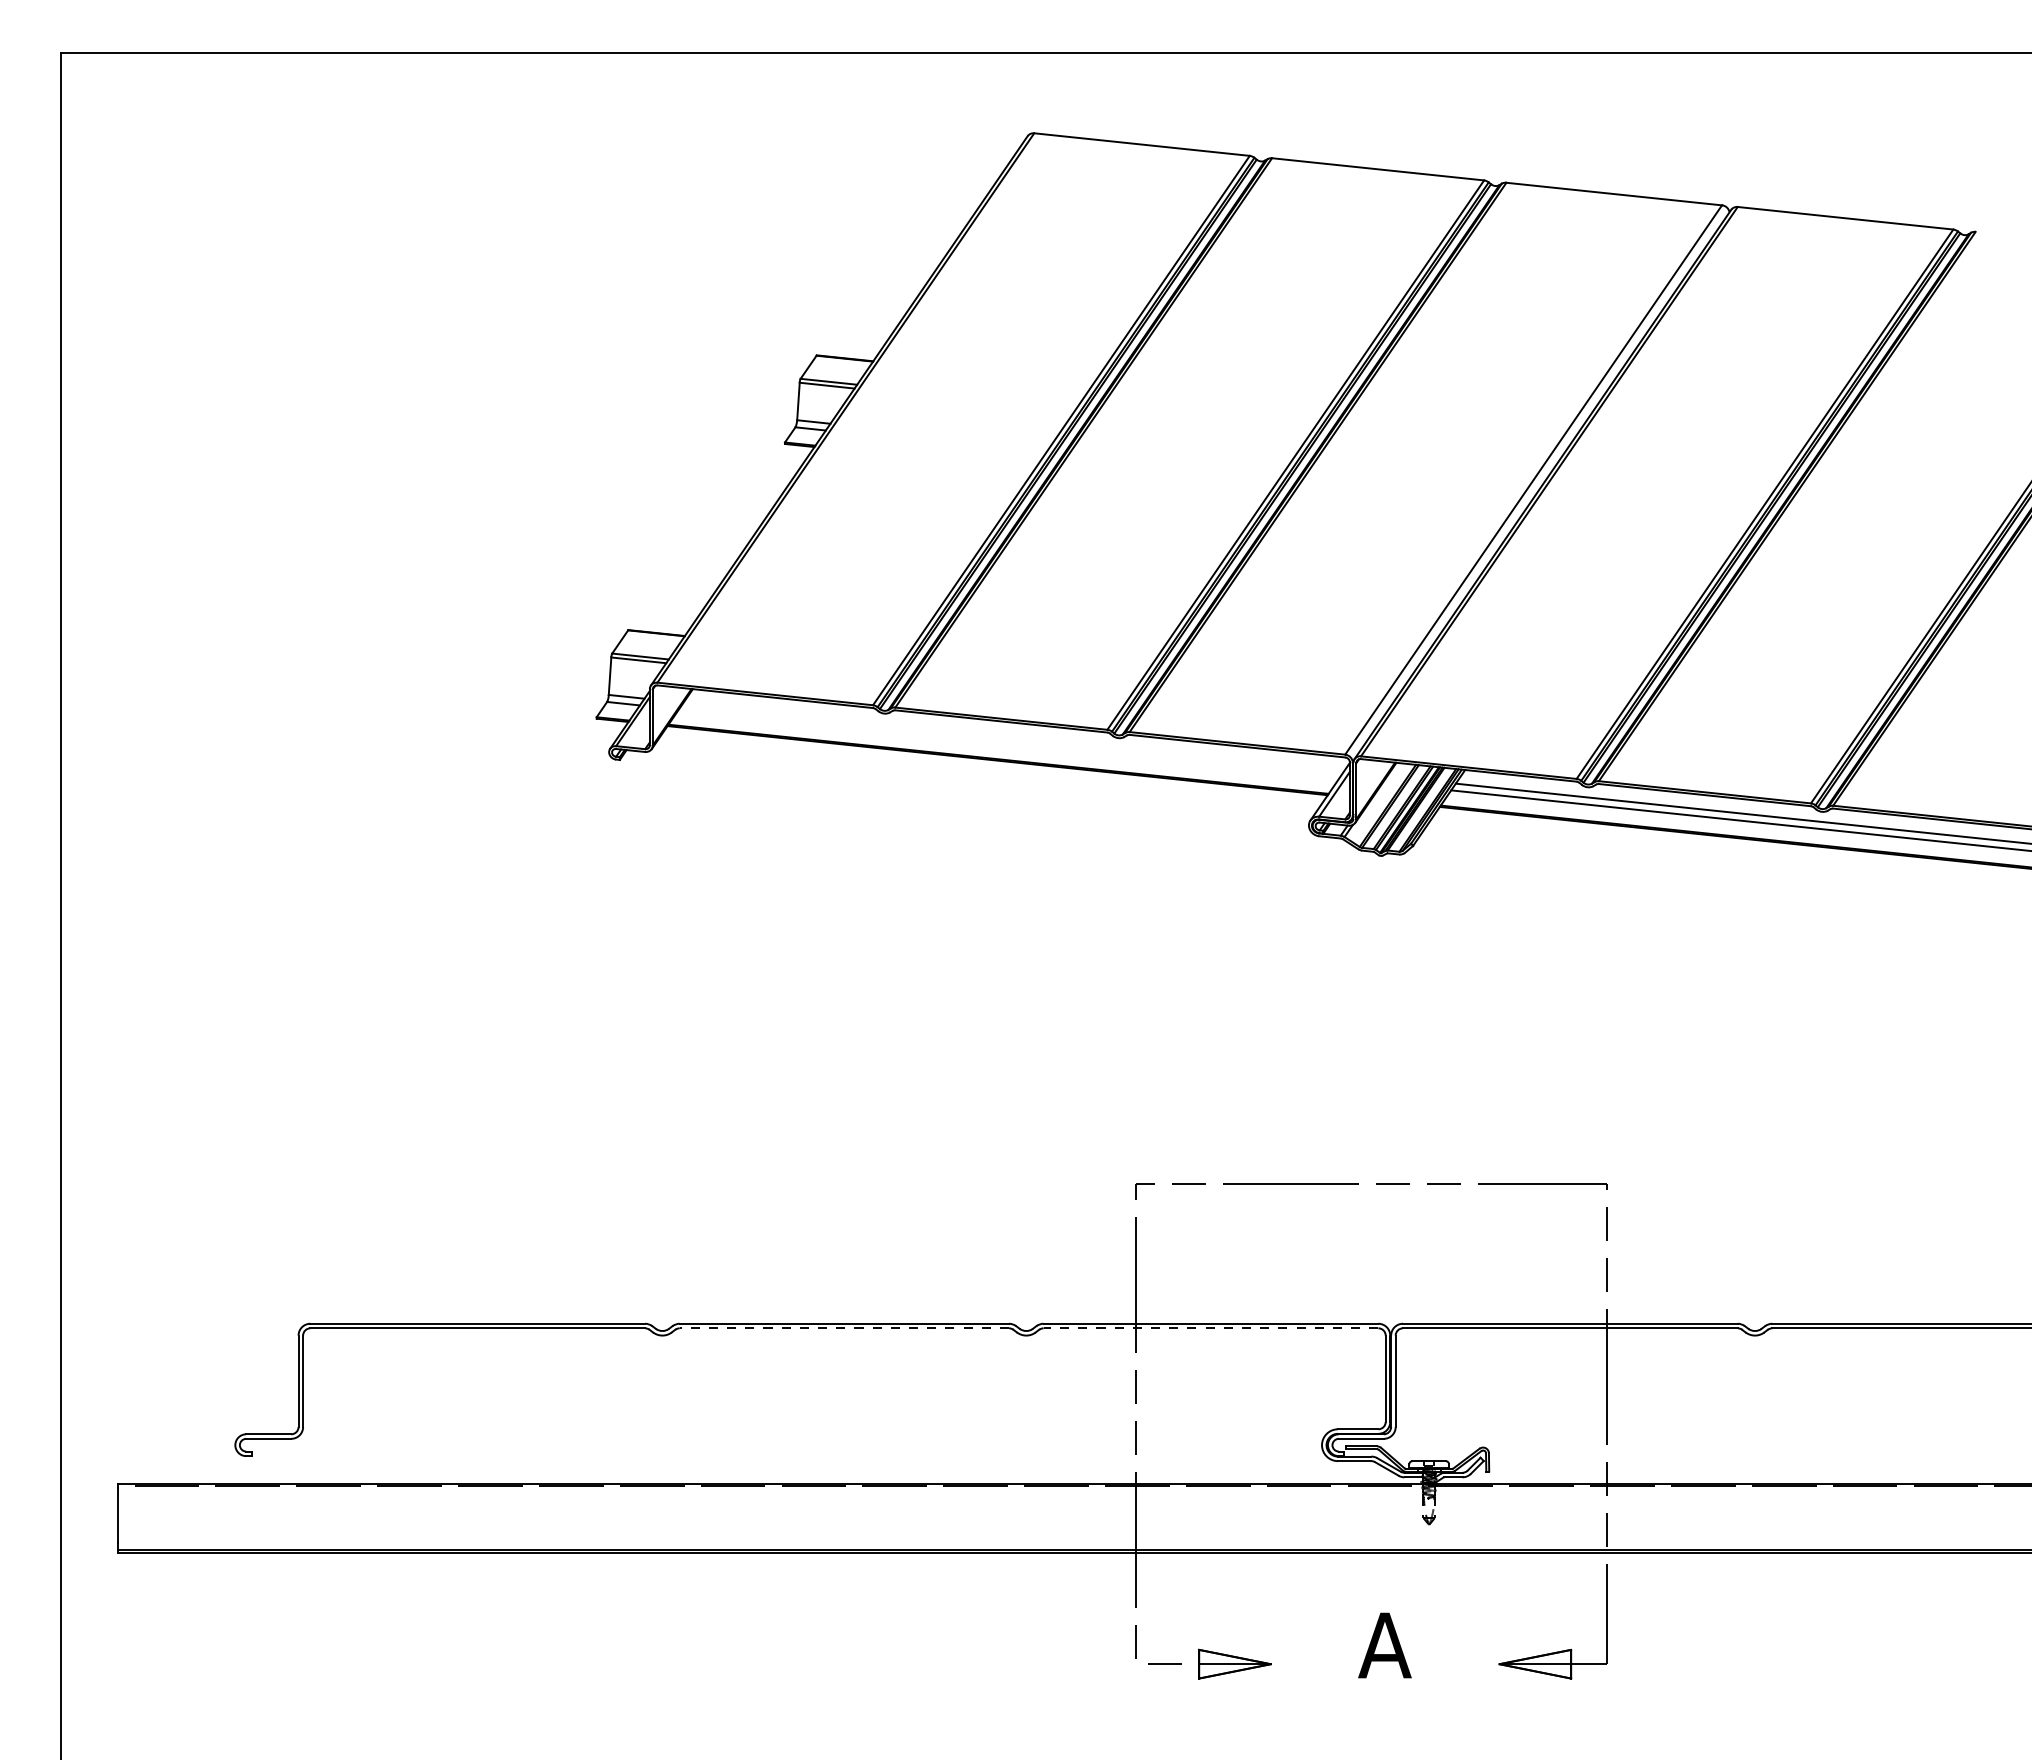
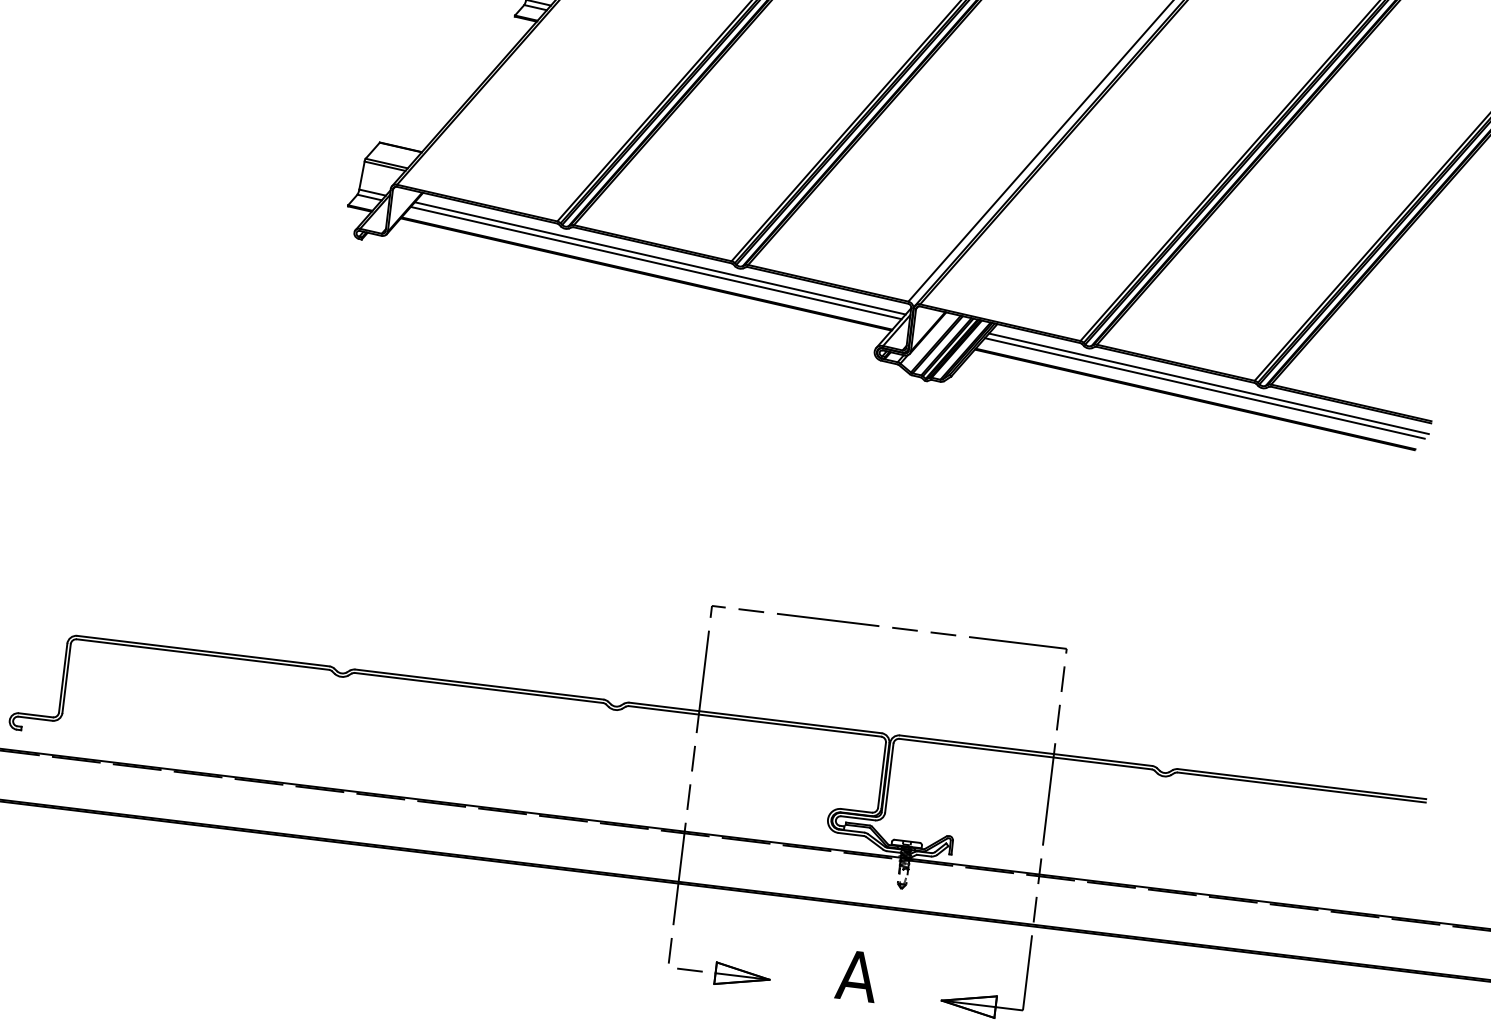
line: (1013, 736) -> (660, 257), added
line: (1008, 743) -> (655, 262), added
line: (844, 1328) -> (479, 688), dashed -> solid
line: (1210, 1328) -> (754, 721), dashed -> solid

